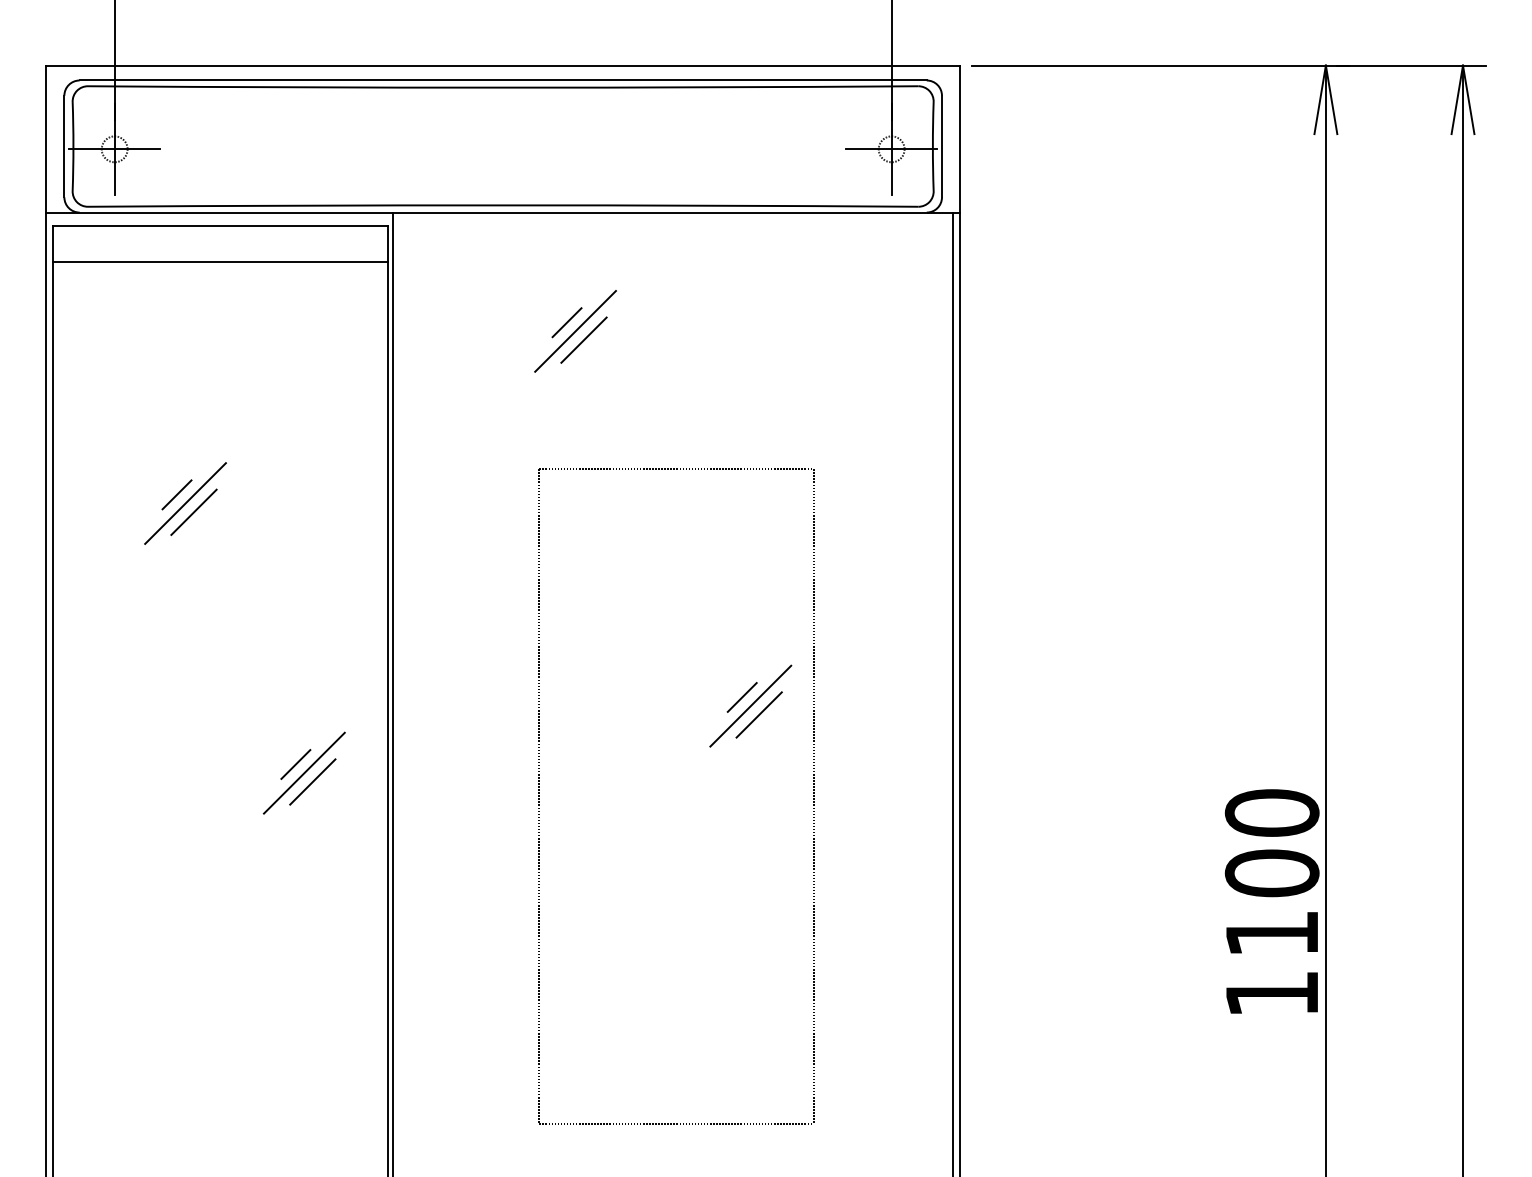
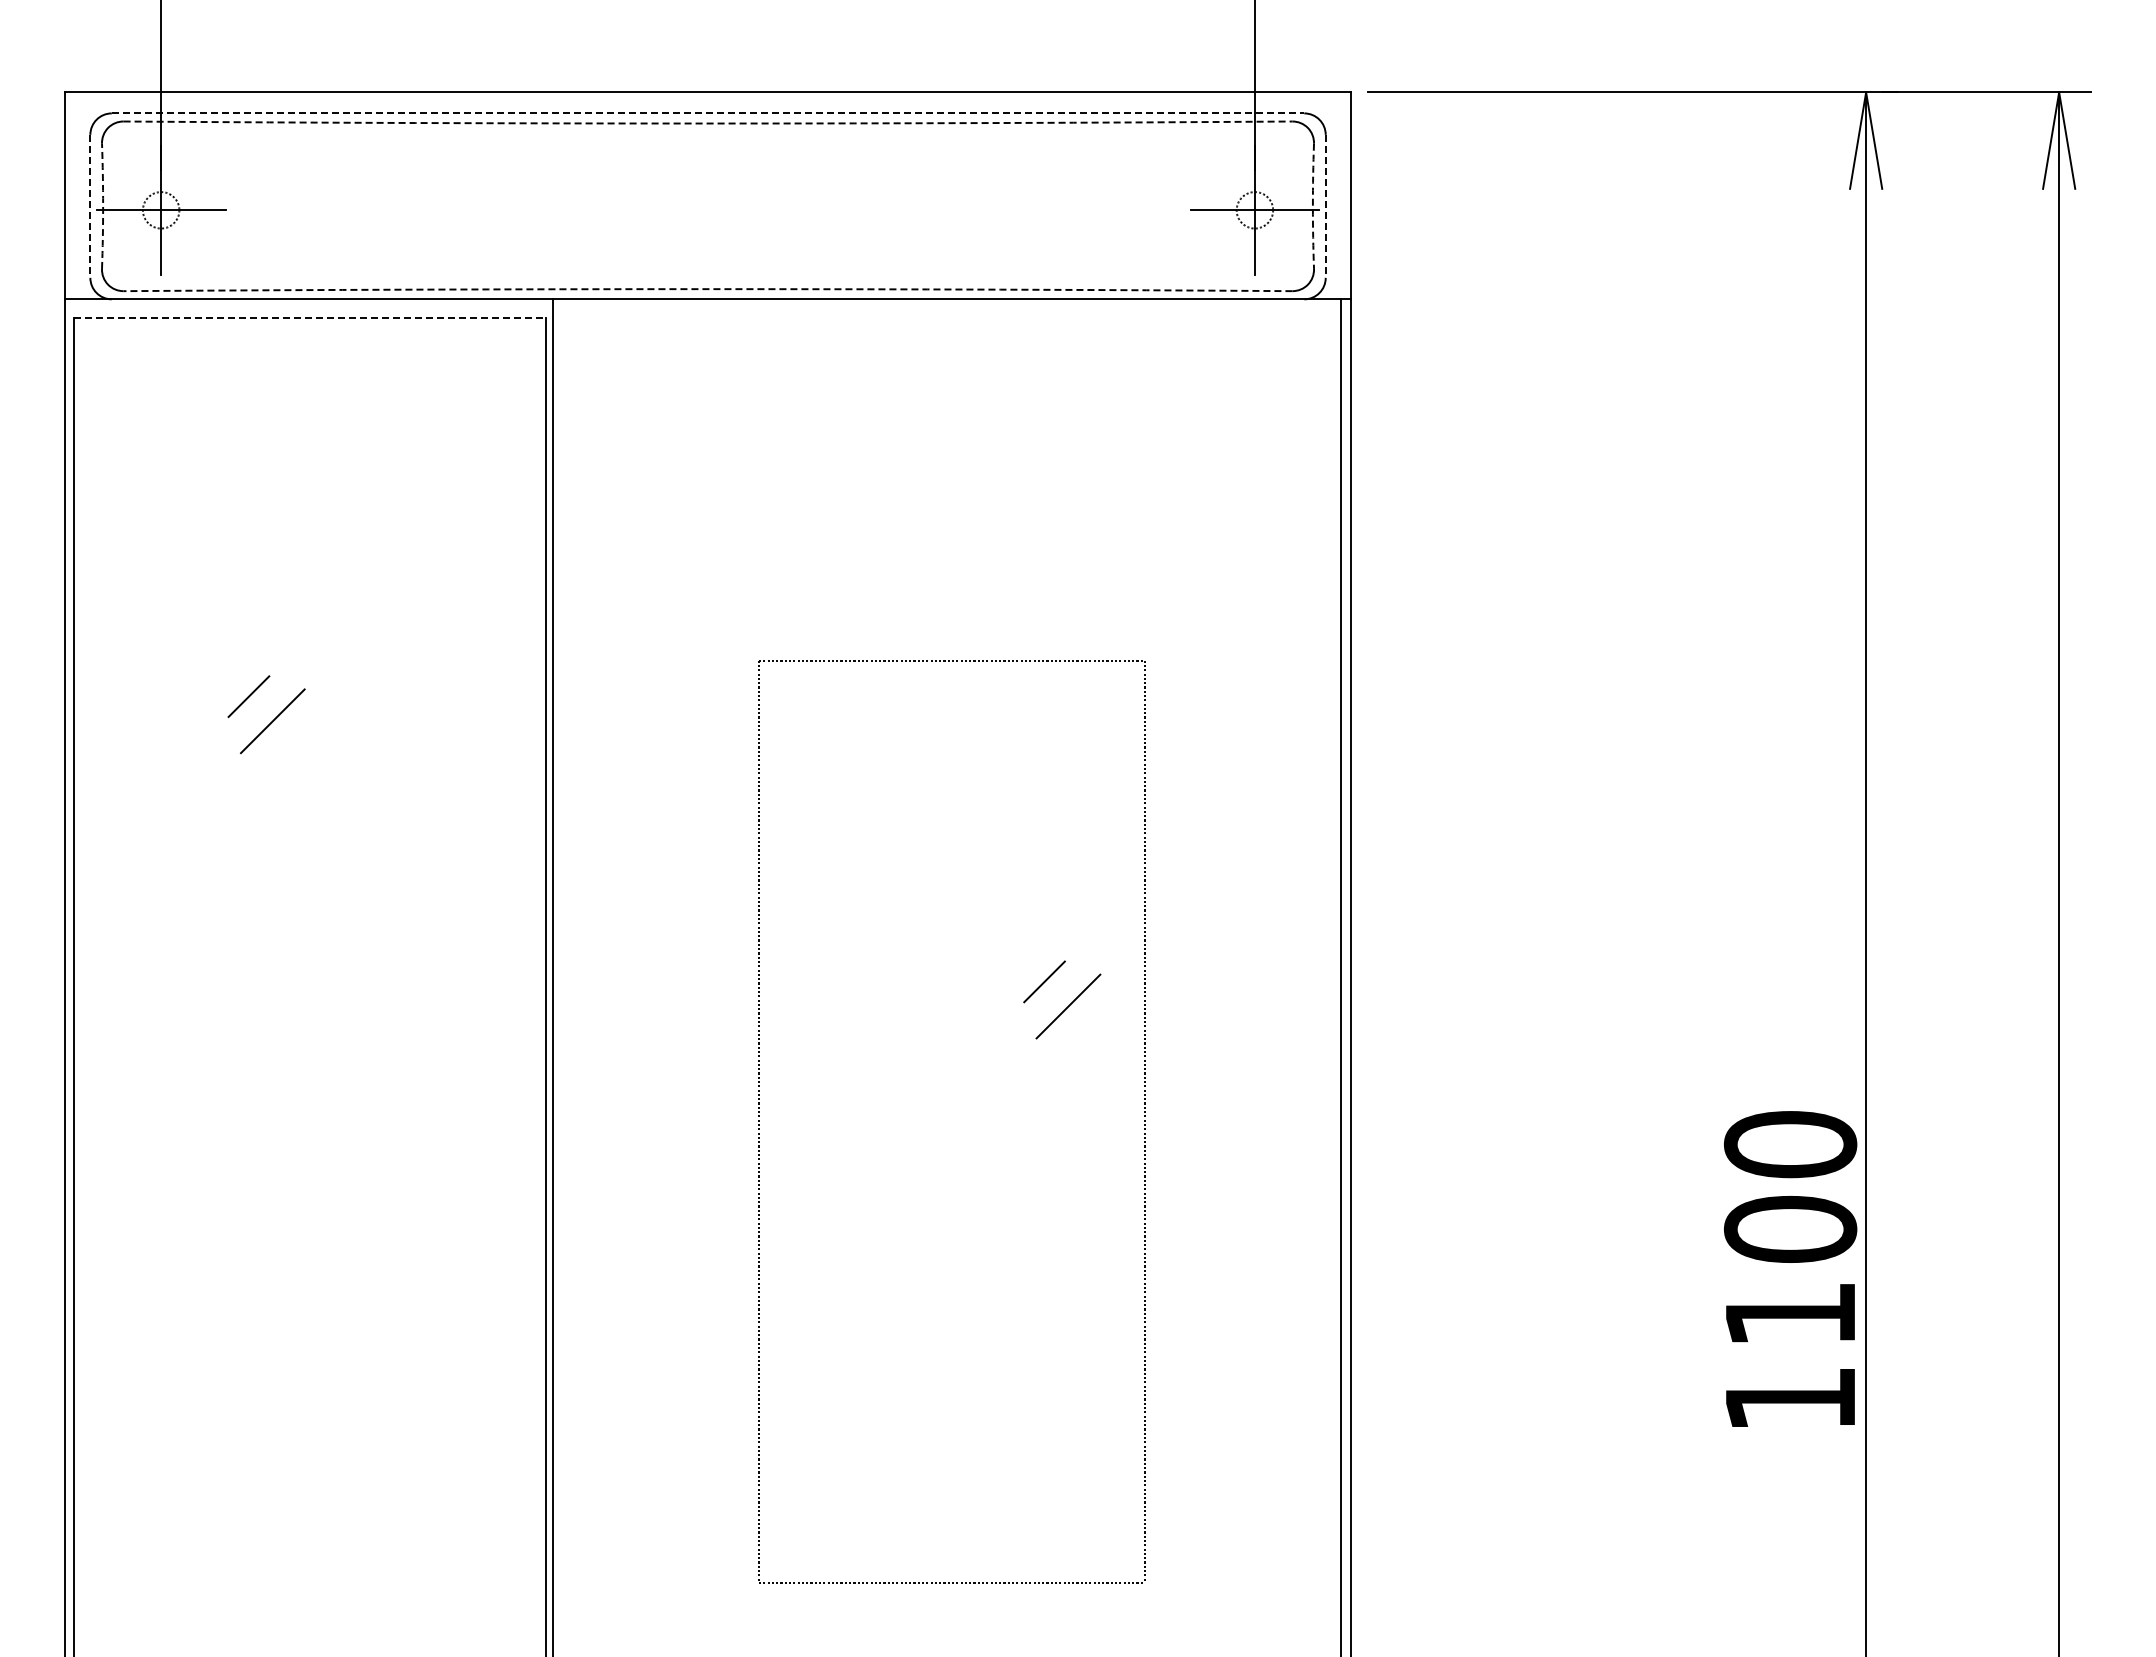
line: (503, 80) -> (708, 113), solid -> dashed
arc: (503, 87) -> (708, 123), solid -> dashed
line: (64, 146) -> (90, 206), solid -> dashed
arc: (73, 146) -> (103, 206), solid -> dashed
arc: (932, 146) -> (1312, 206), solid -> dashed
line: (941, 146) -> (1325, 206), solid -> dashed
arc: (503, 205) -> (708, 289), solid -> dashed
line: (220, 225) -> (310, 317), solid -> dashed
line: (220, 262) -> (310, 369), removed
line: (566, 322) -> (797, 454), removed
line: (575, 331) -> (809, 466), removed
line: (583, 339) -> (821, 478), removed
line: (185, 503) -> (260, 708), removed
line: (750, 706) -> (1056, 994), removed
line: (295, 763) -> (415, 1075), removed
line: (304, 773) -> (428, 1088), removed
line: (312, 781) -> (439, 1100), removed

